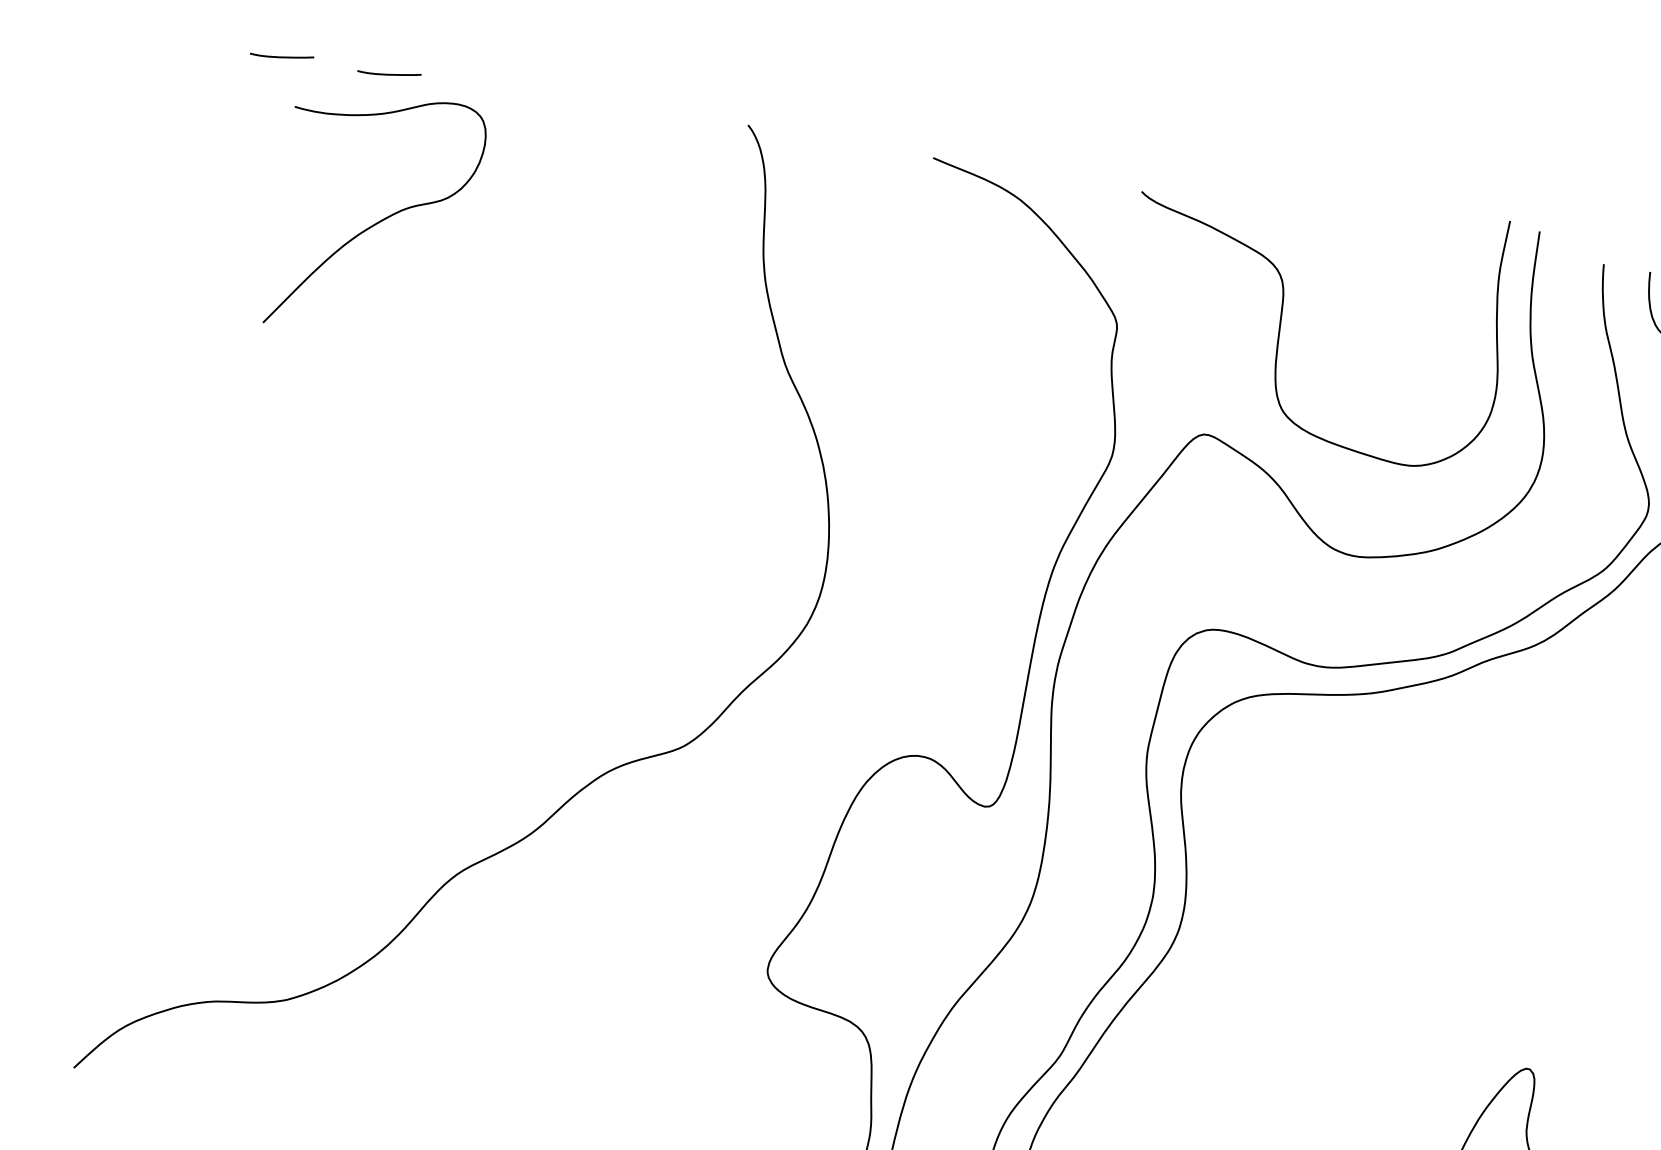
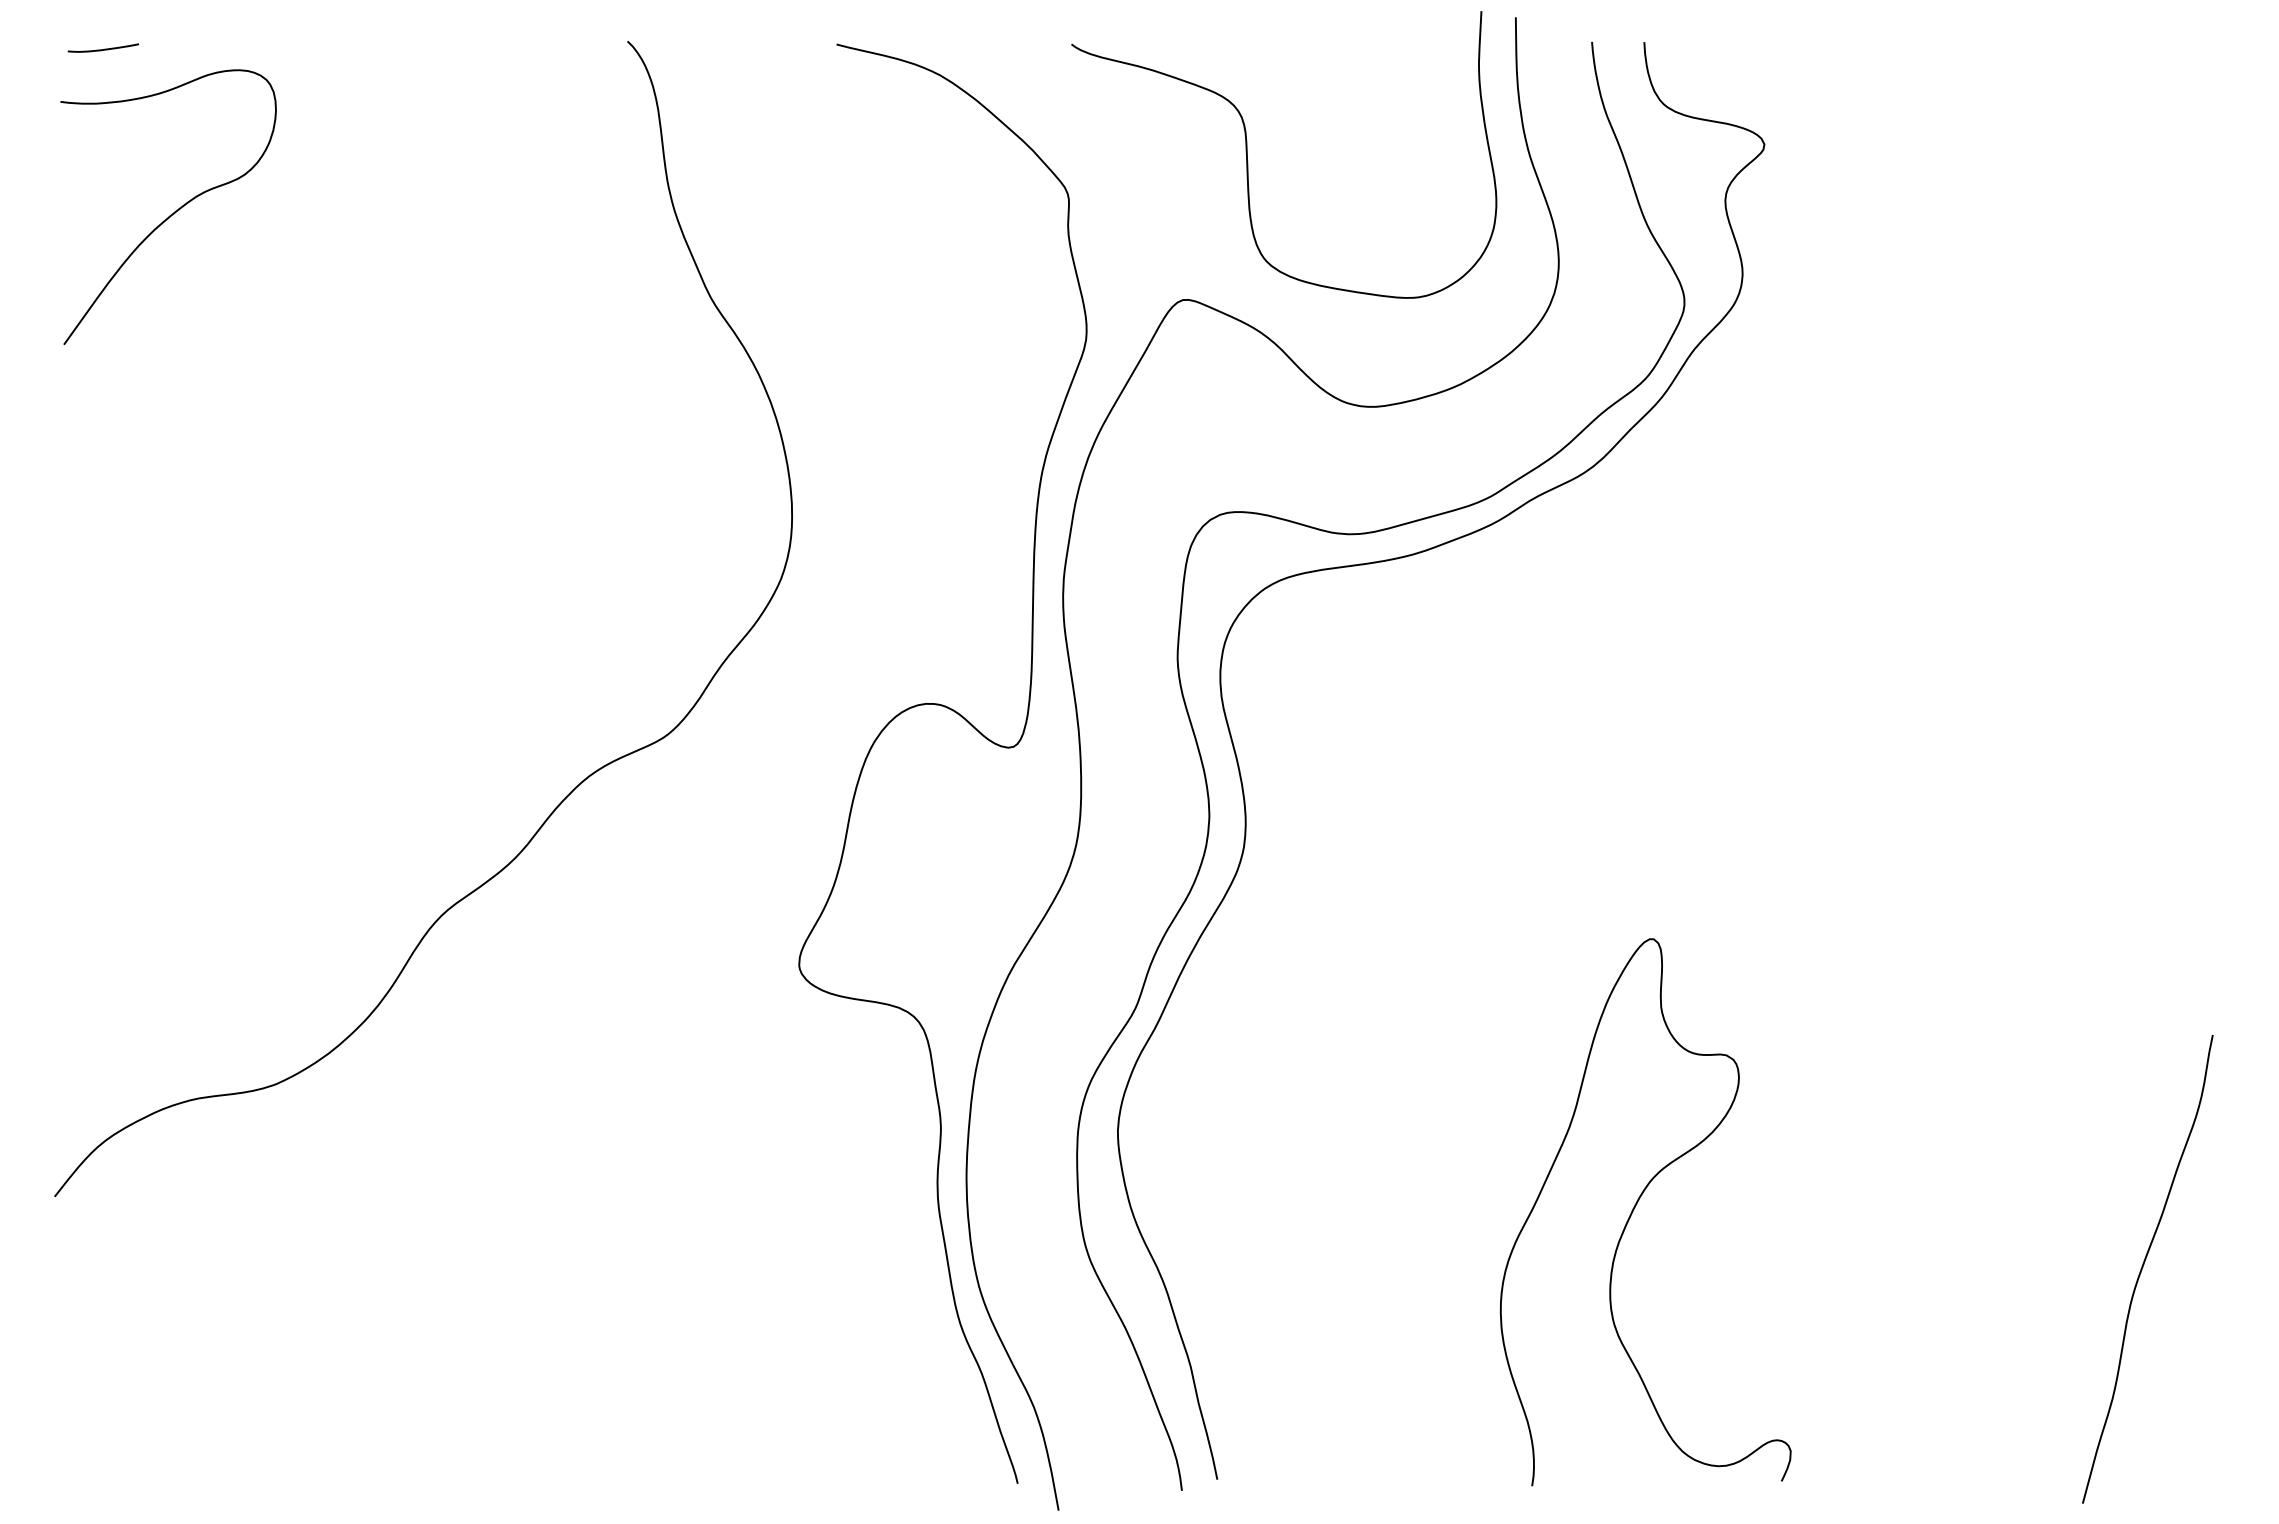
curve: (388, 74) -> (223, 49), removed
curve: (380, 220) -> (174, 211), moved

